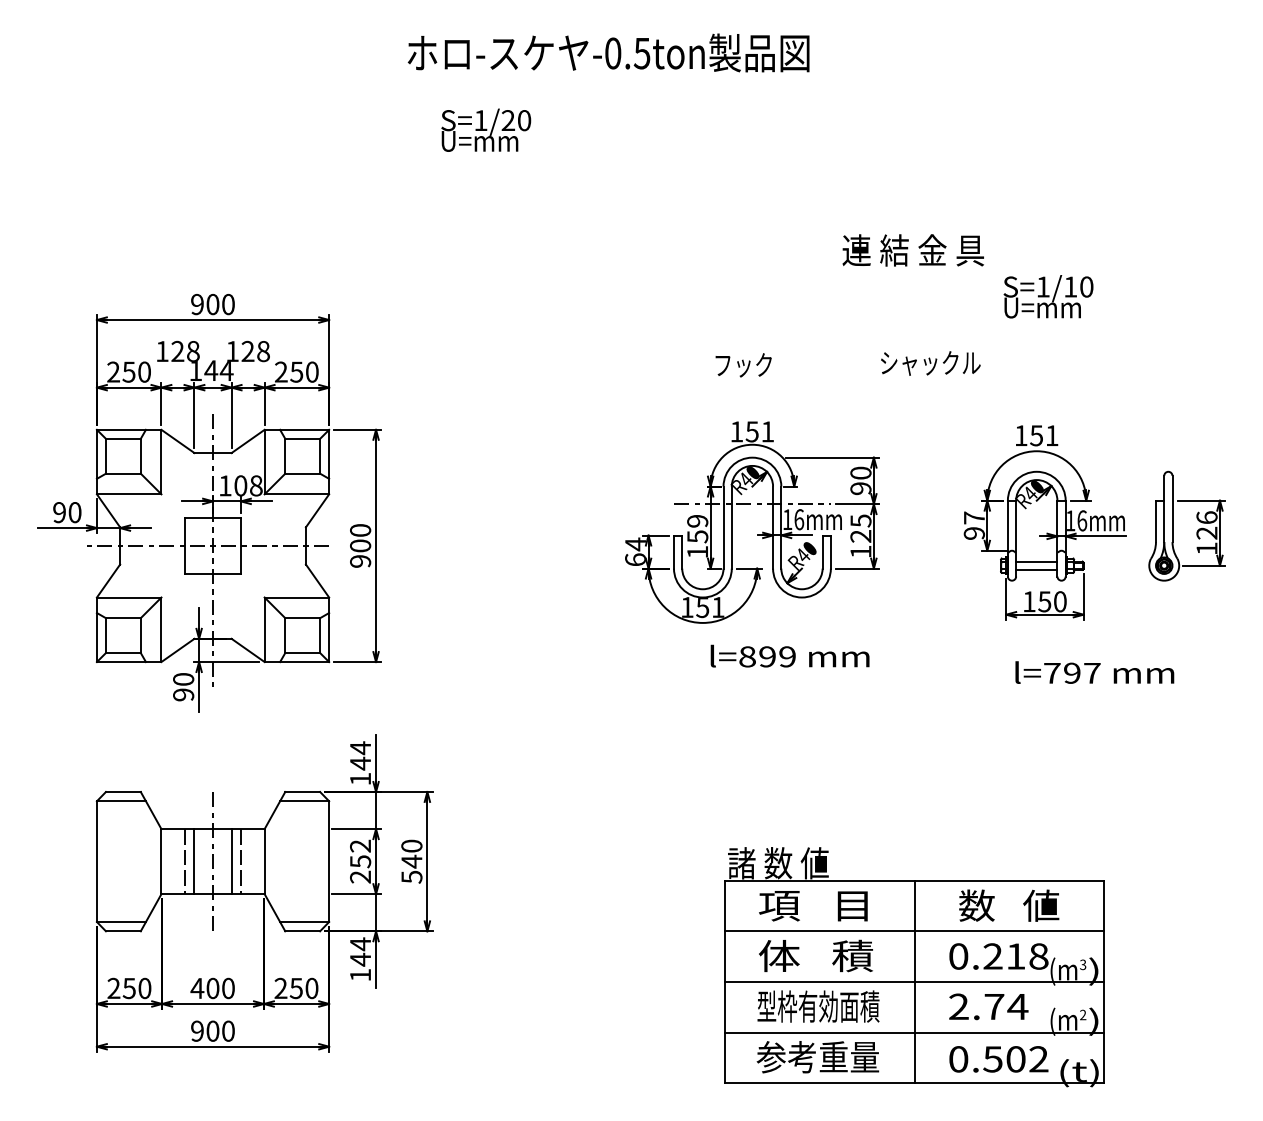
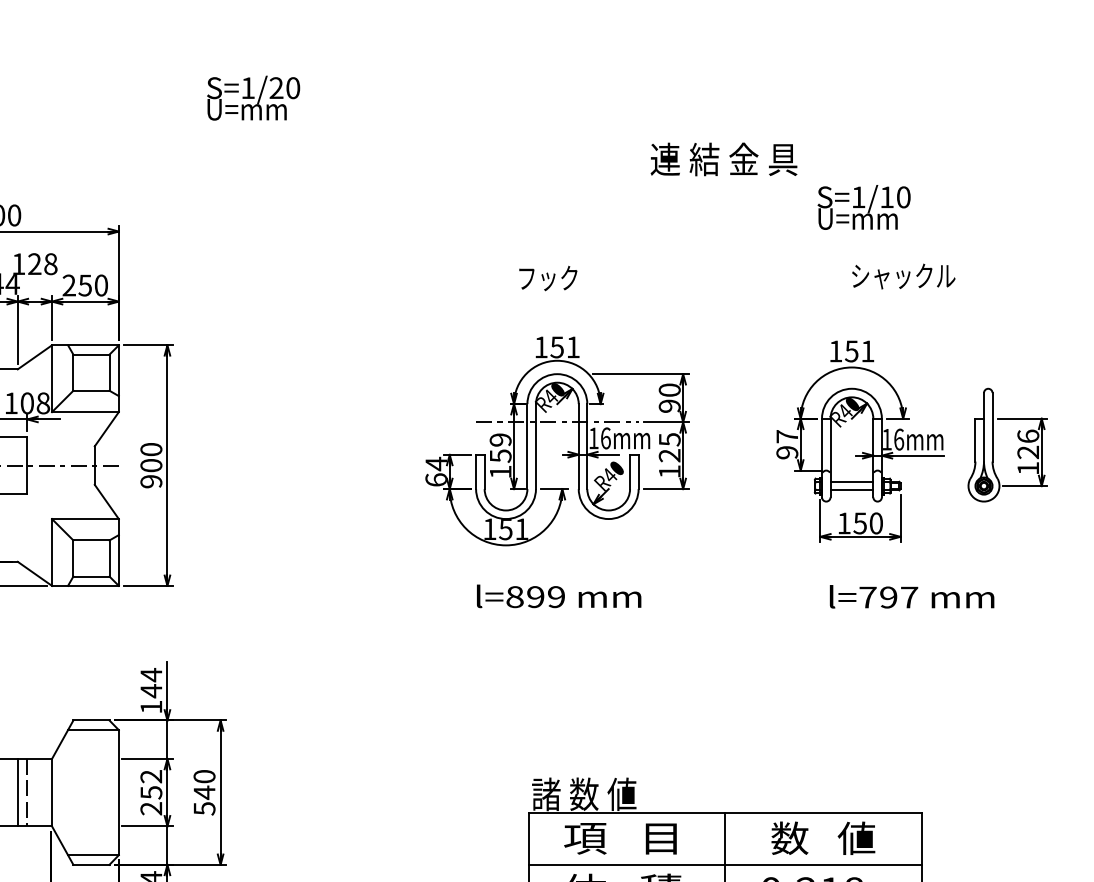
text: (486, 129) -> (253, 97), moved
text: (930, 363) -> (903, 276), moved
text: (789, 655) -> (558, 595), moved

